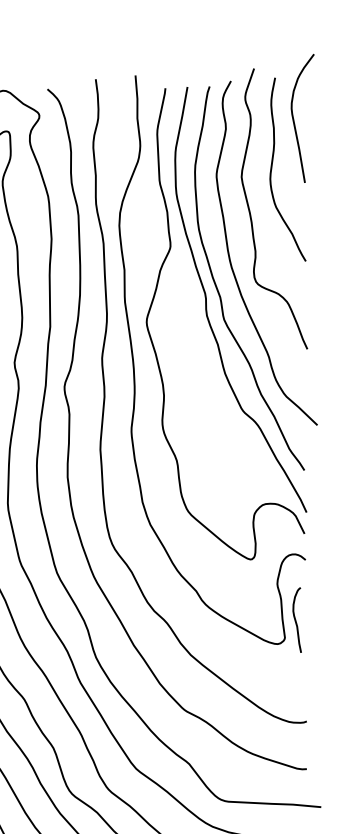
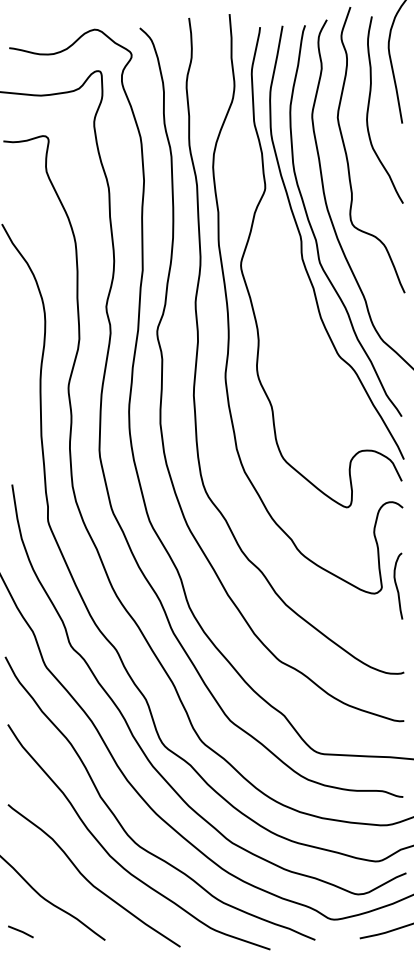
curve: (296, 619) -> (397, 585), moved

